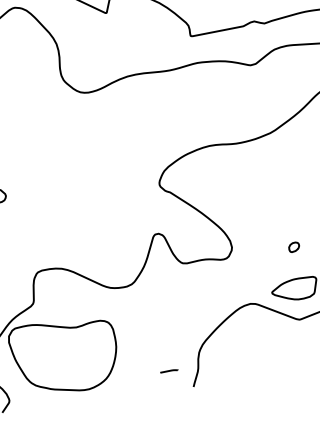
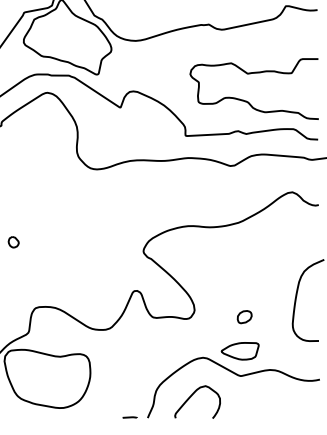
part: (294, 247) -> (244, 317), size x1.67
curve: (242, 355) -> (190, 398), added
line: (168, 371) -> (129, 417), moved

